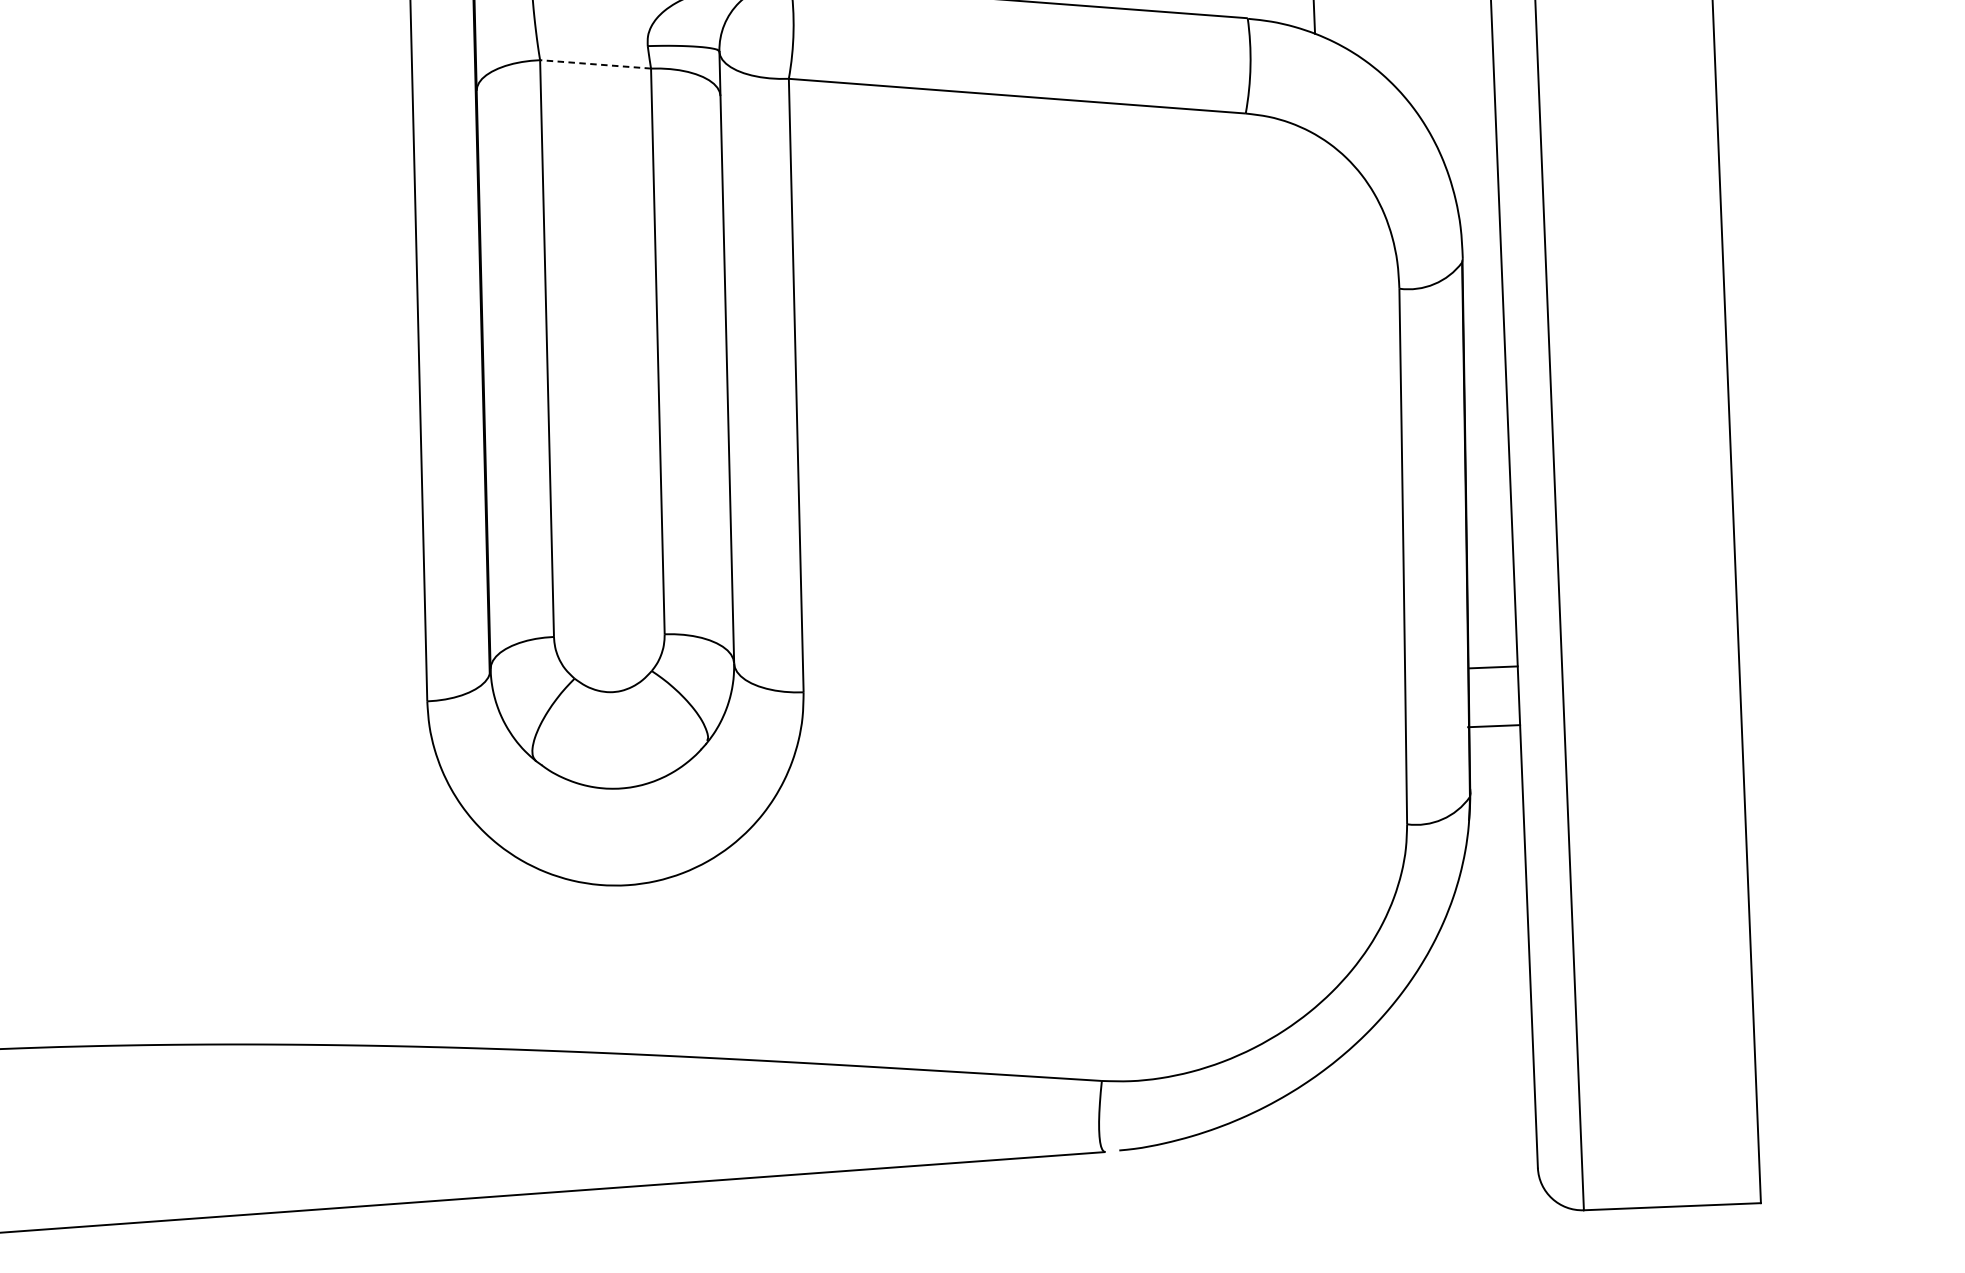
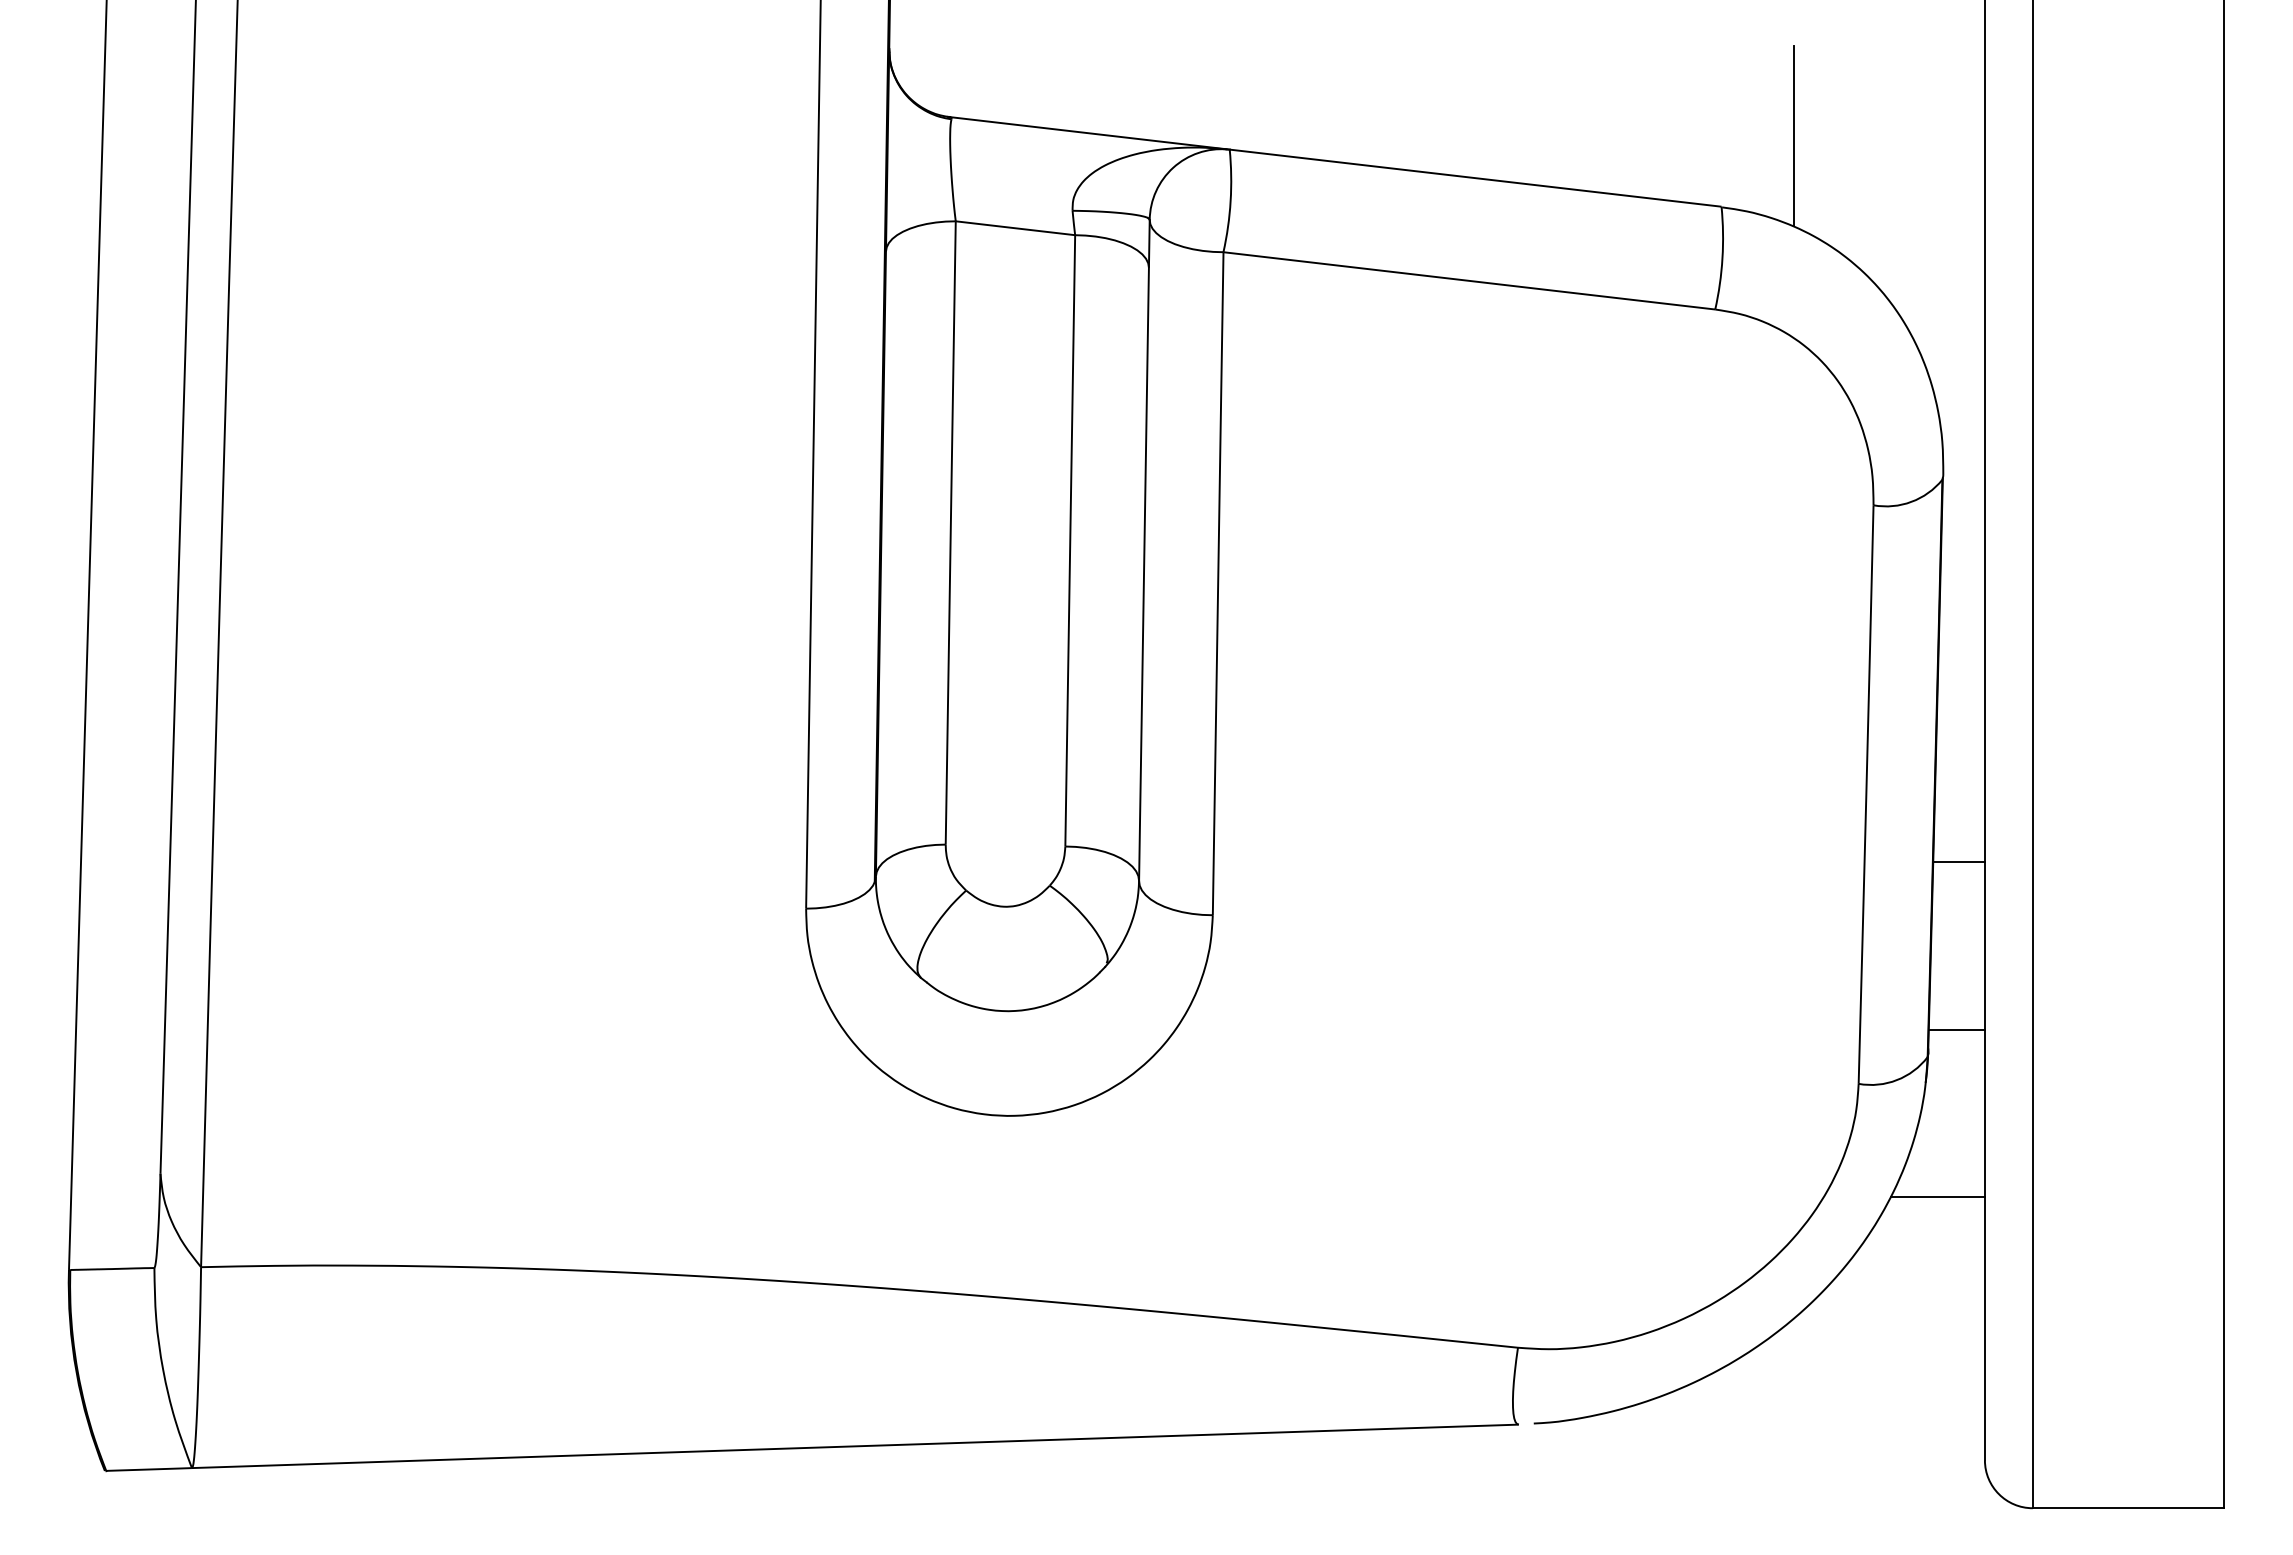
line: (595, 64) -> (1015, 228), dashed -> solid
line: (1493, 667) -> (1958, 862), moved
line: (1493, 726) -> (1956, 1029), moved
line: (1484, 926) -> (1937, 1197), added

